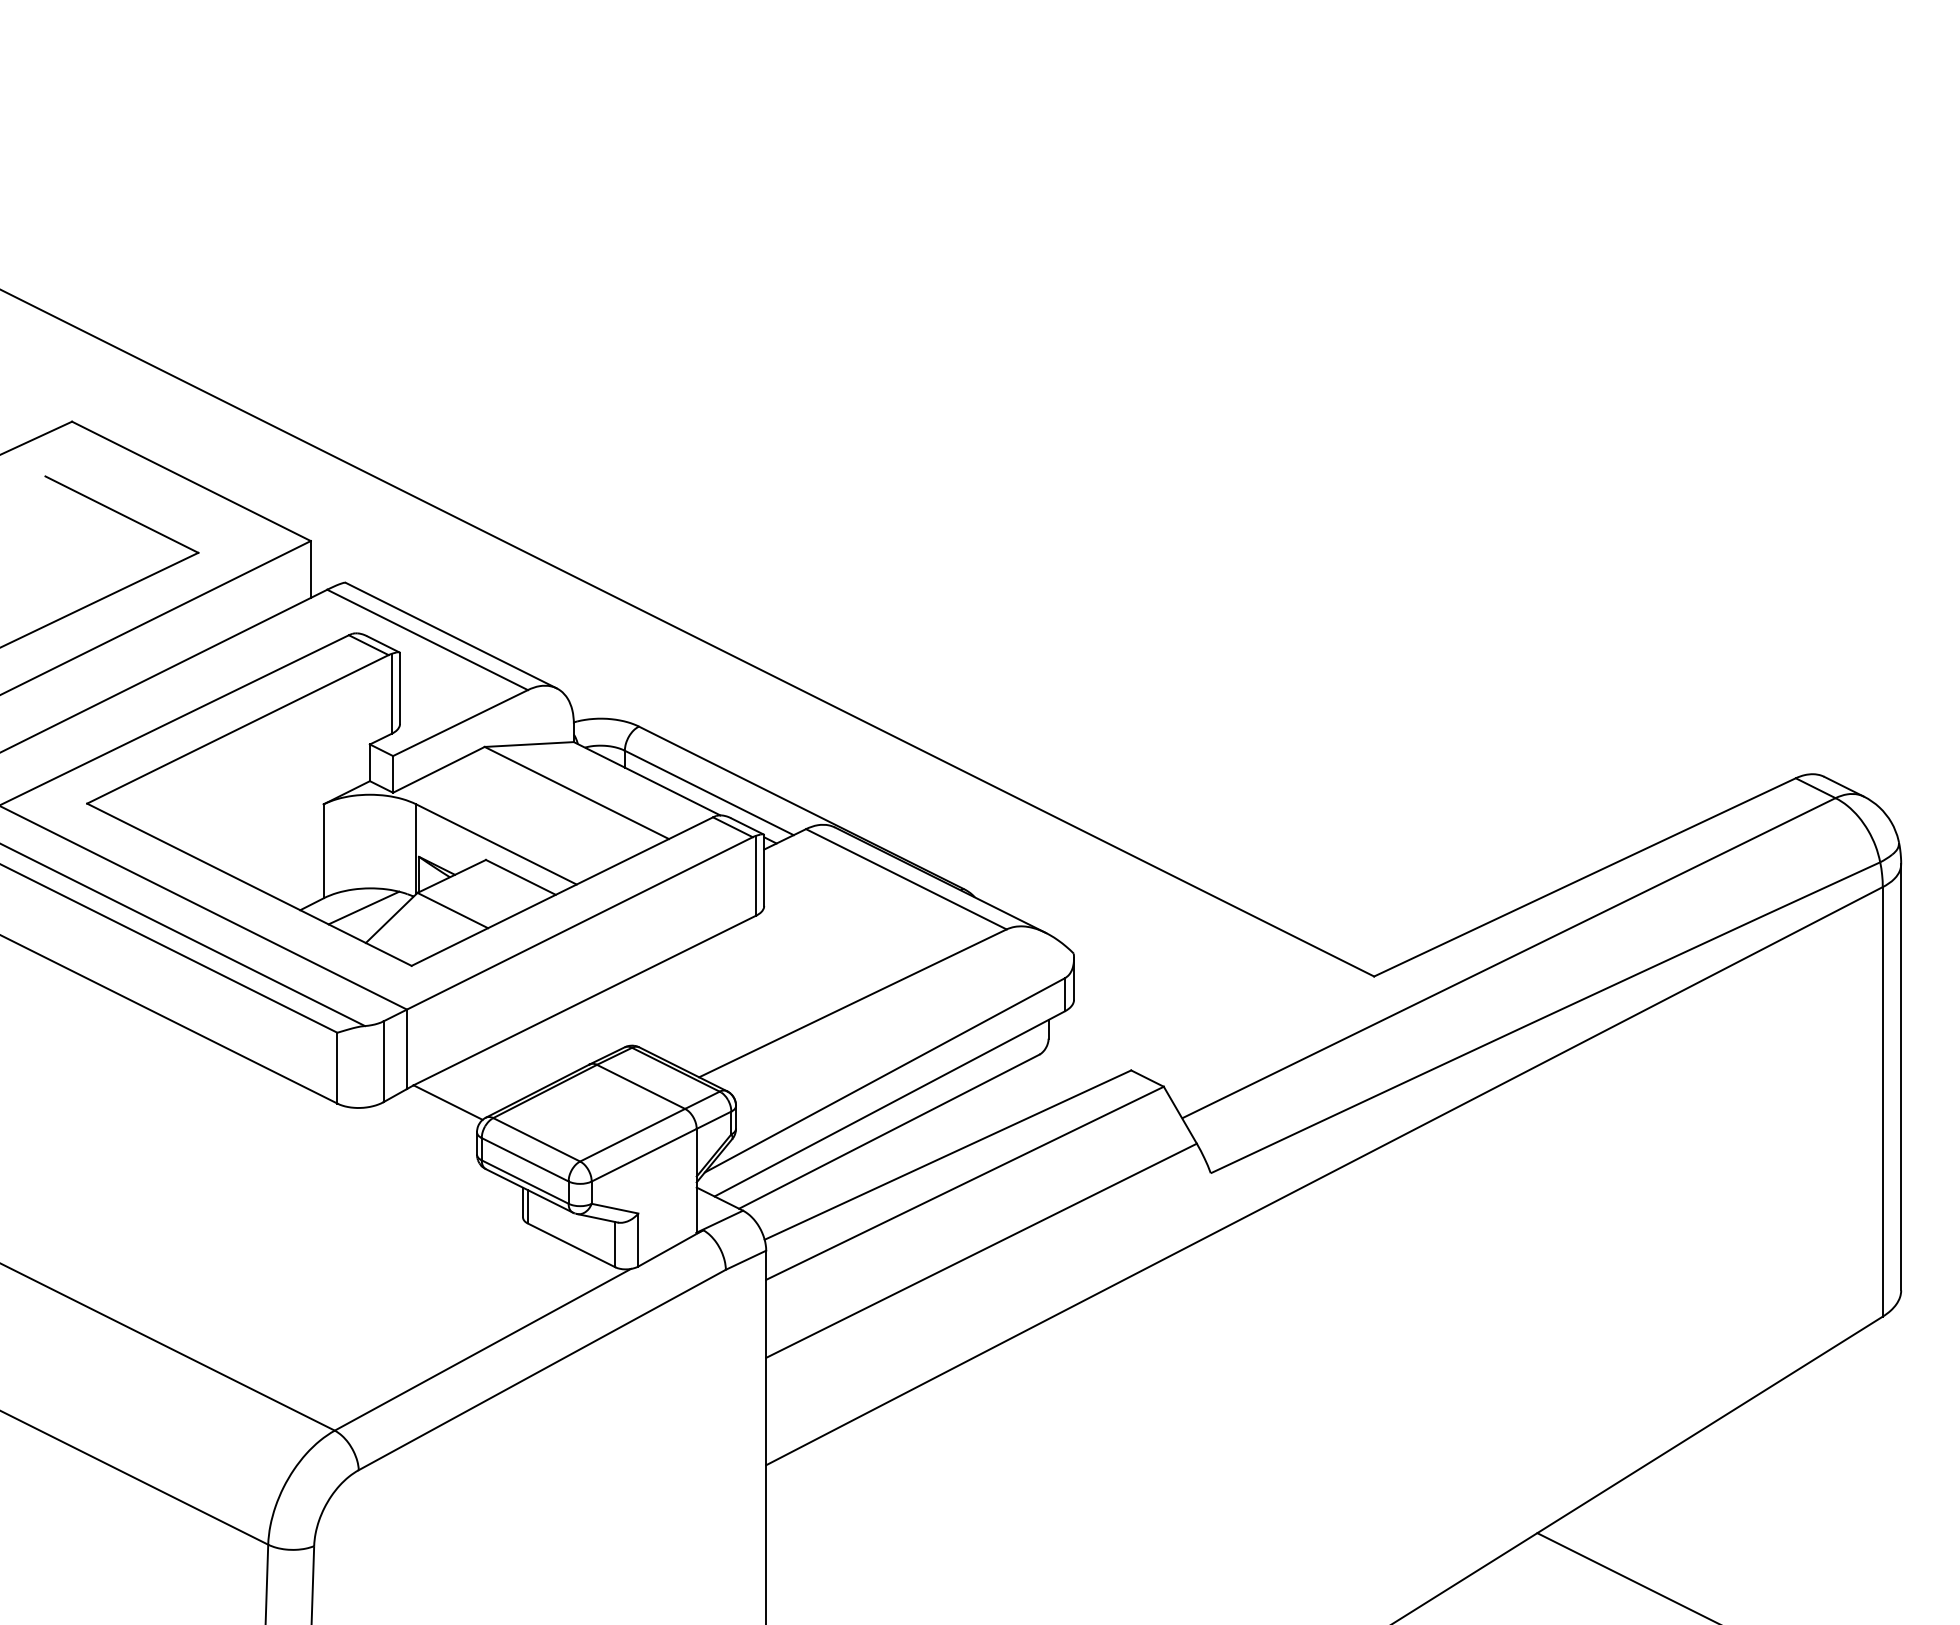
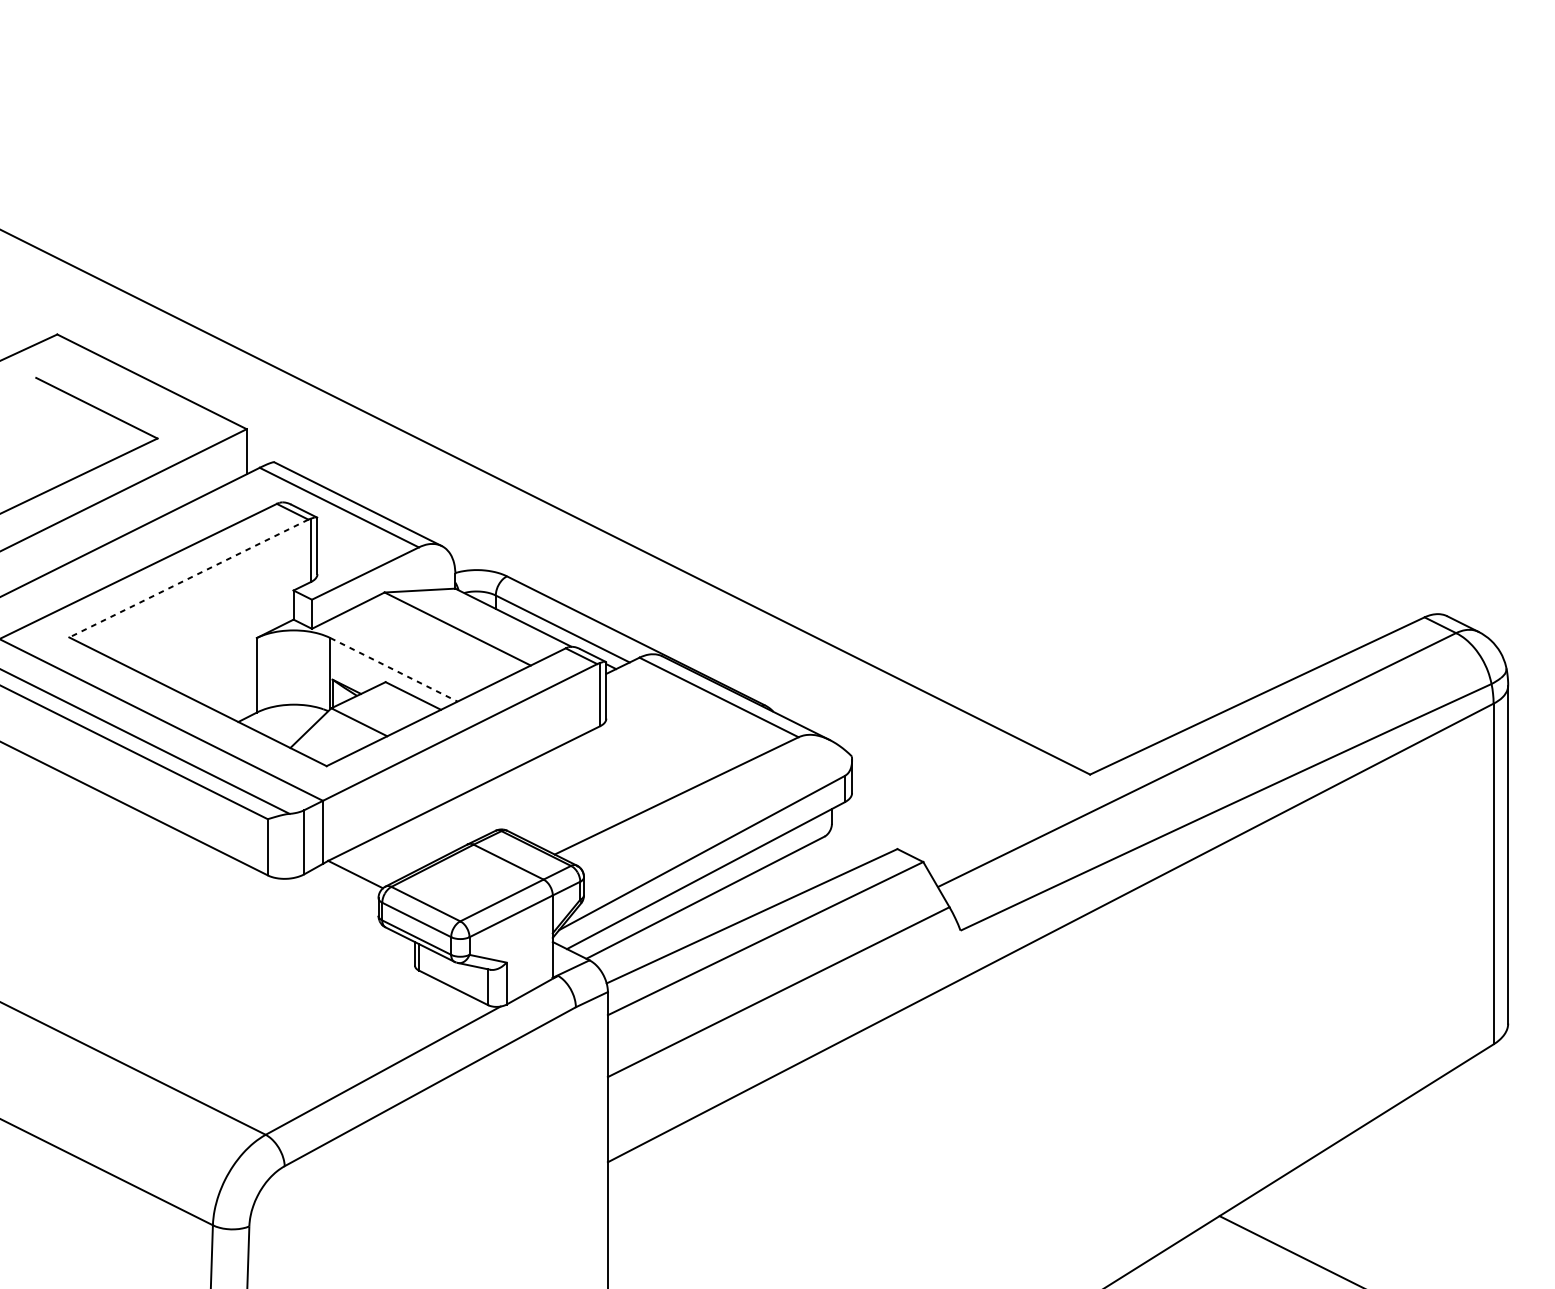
line: (237, 729) -> (188, 578), solid -> dashed
line: (496, 844) -> (393, 669), solid -> dashed
line: (363, 907) -> (288, 719), removed

